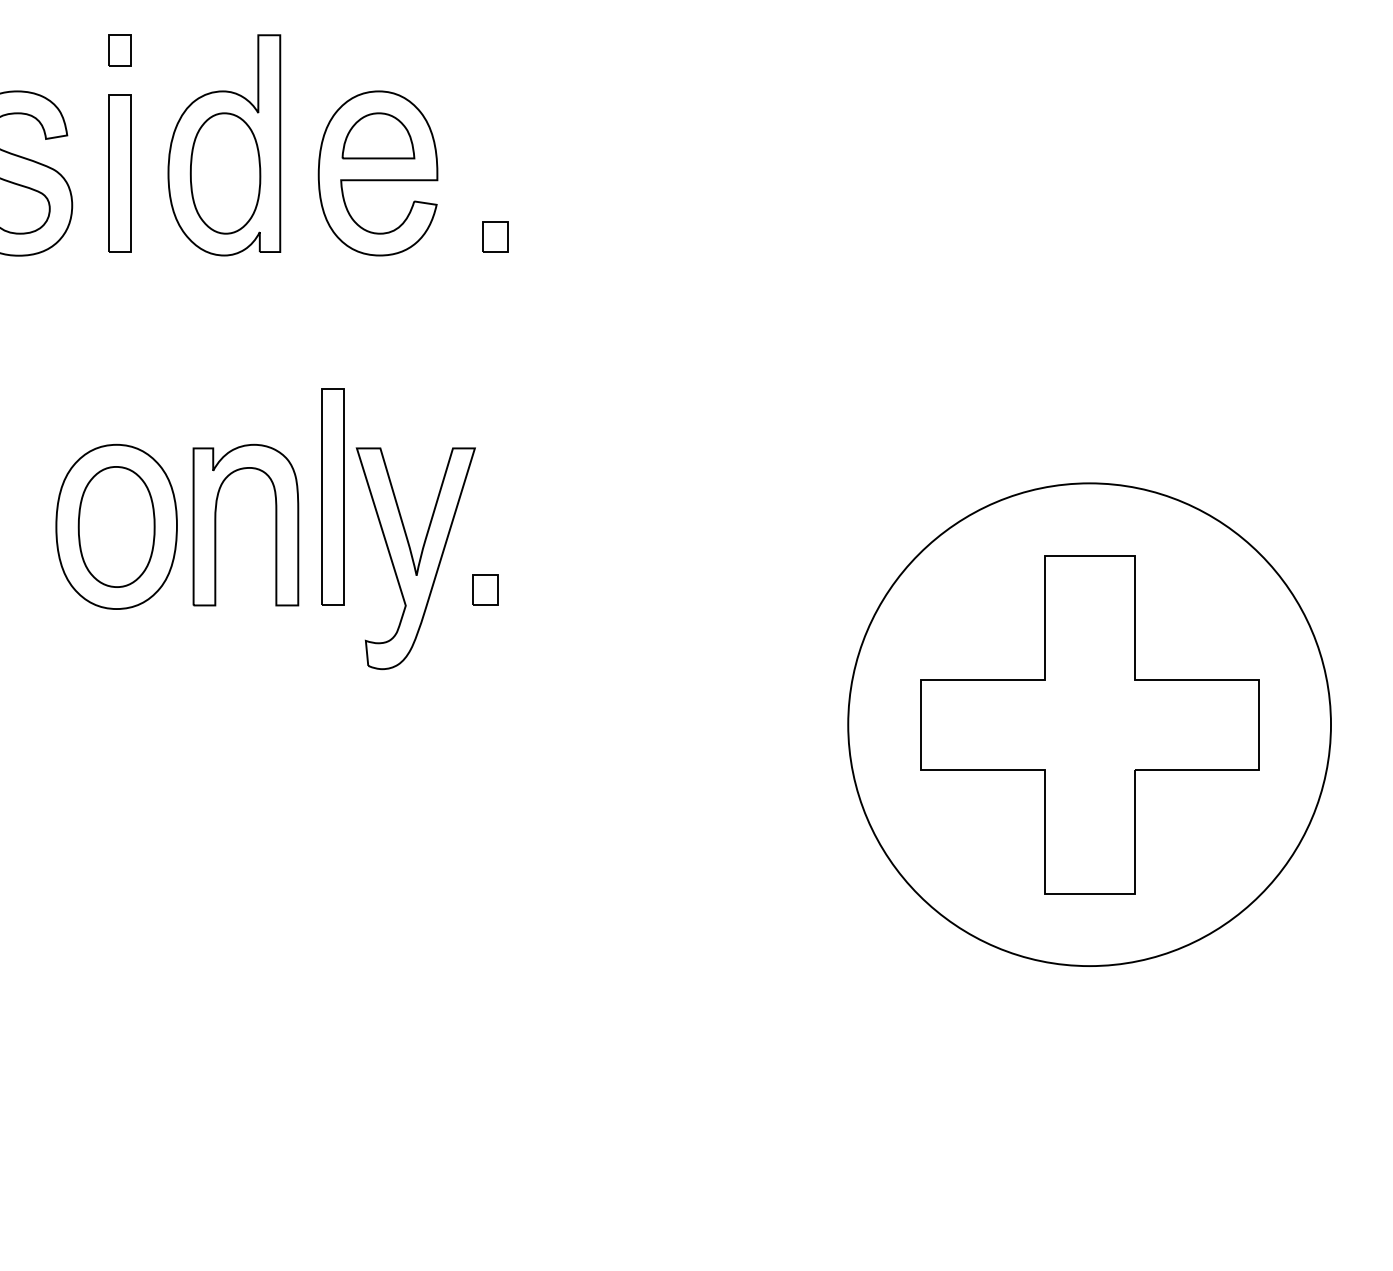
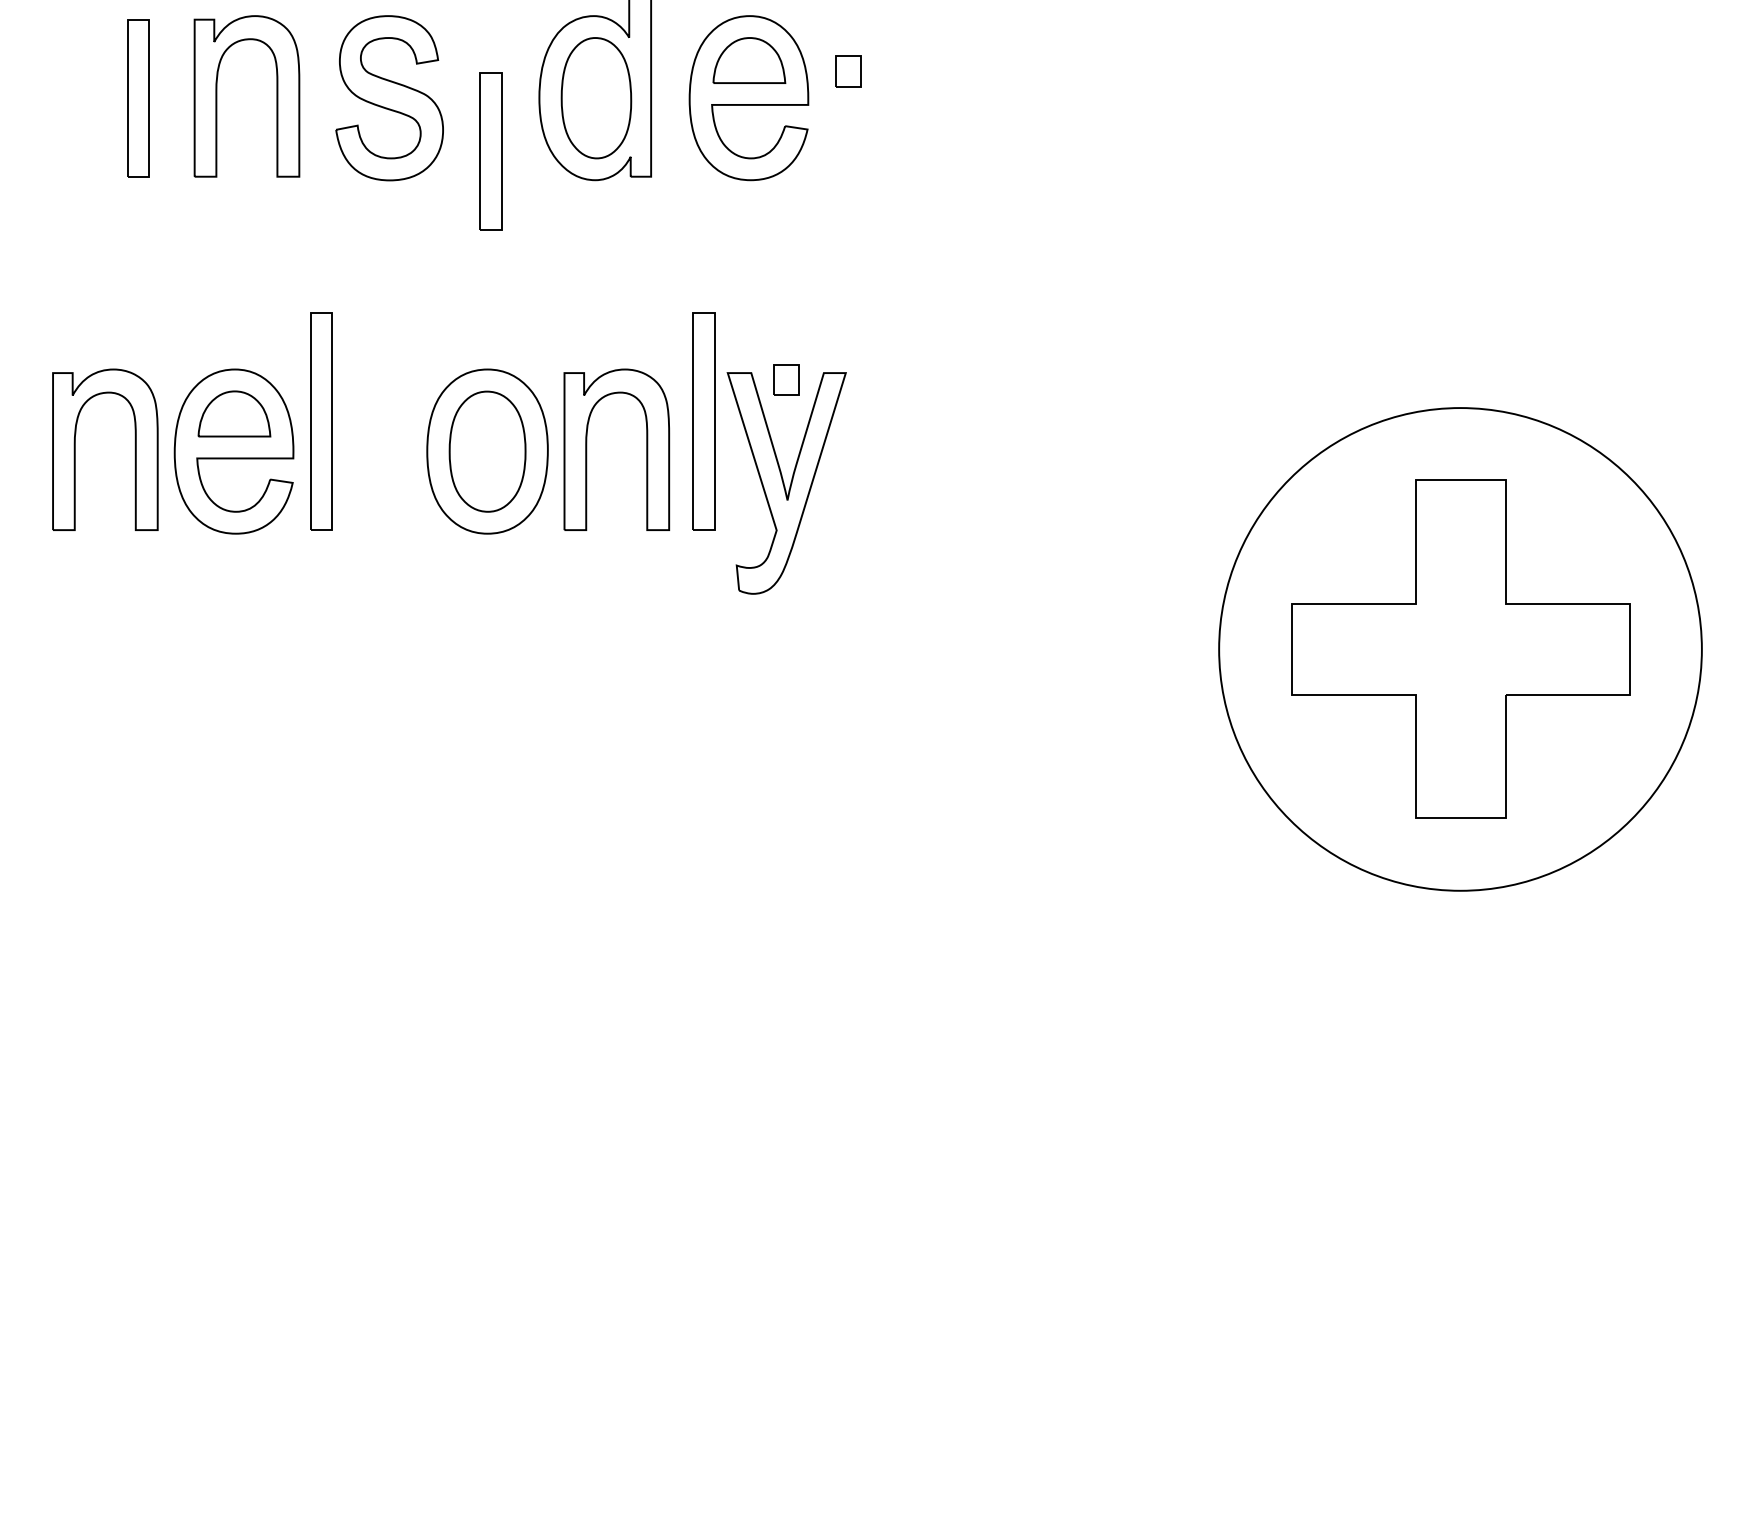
part: (119, 173) -> (490, 151), moved
part: (495, 236) -> (848, 71), moved
part: (485, 589) -> (786, 379), moved

